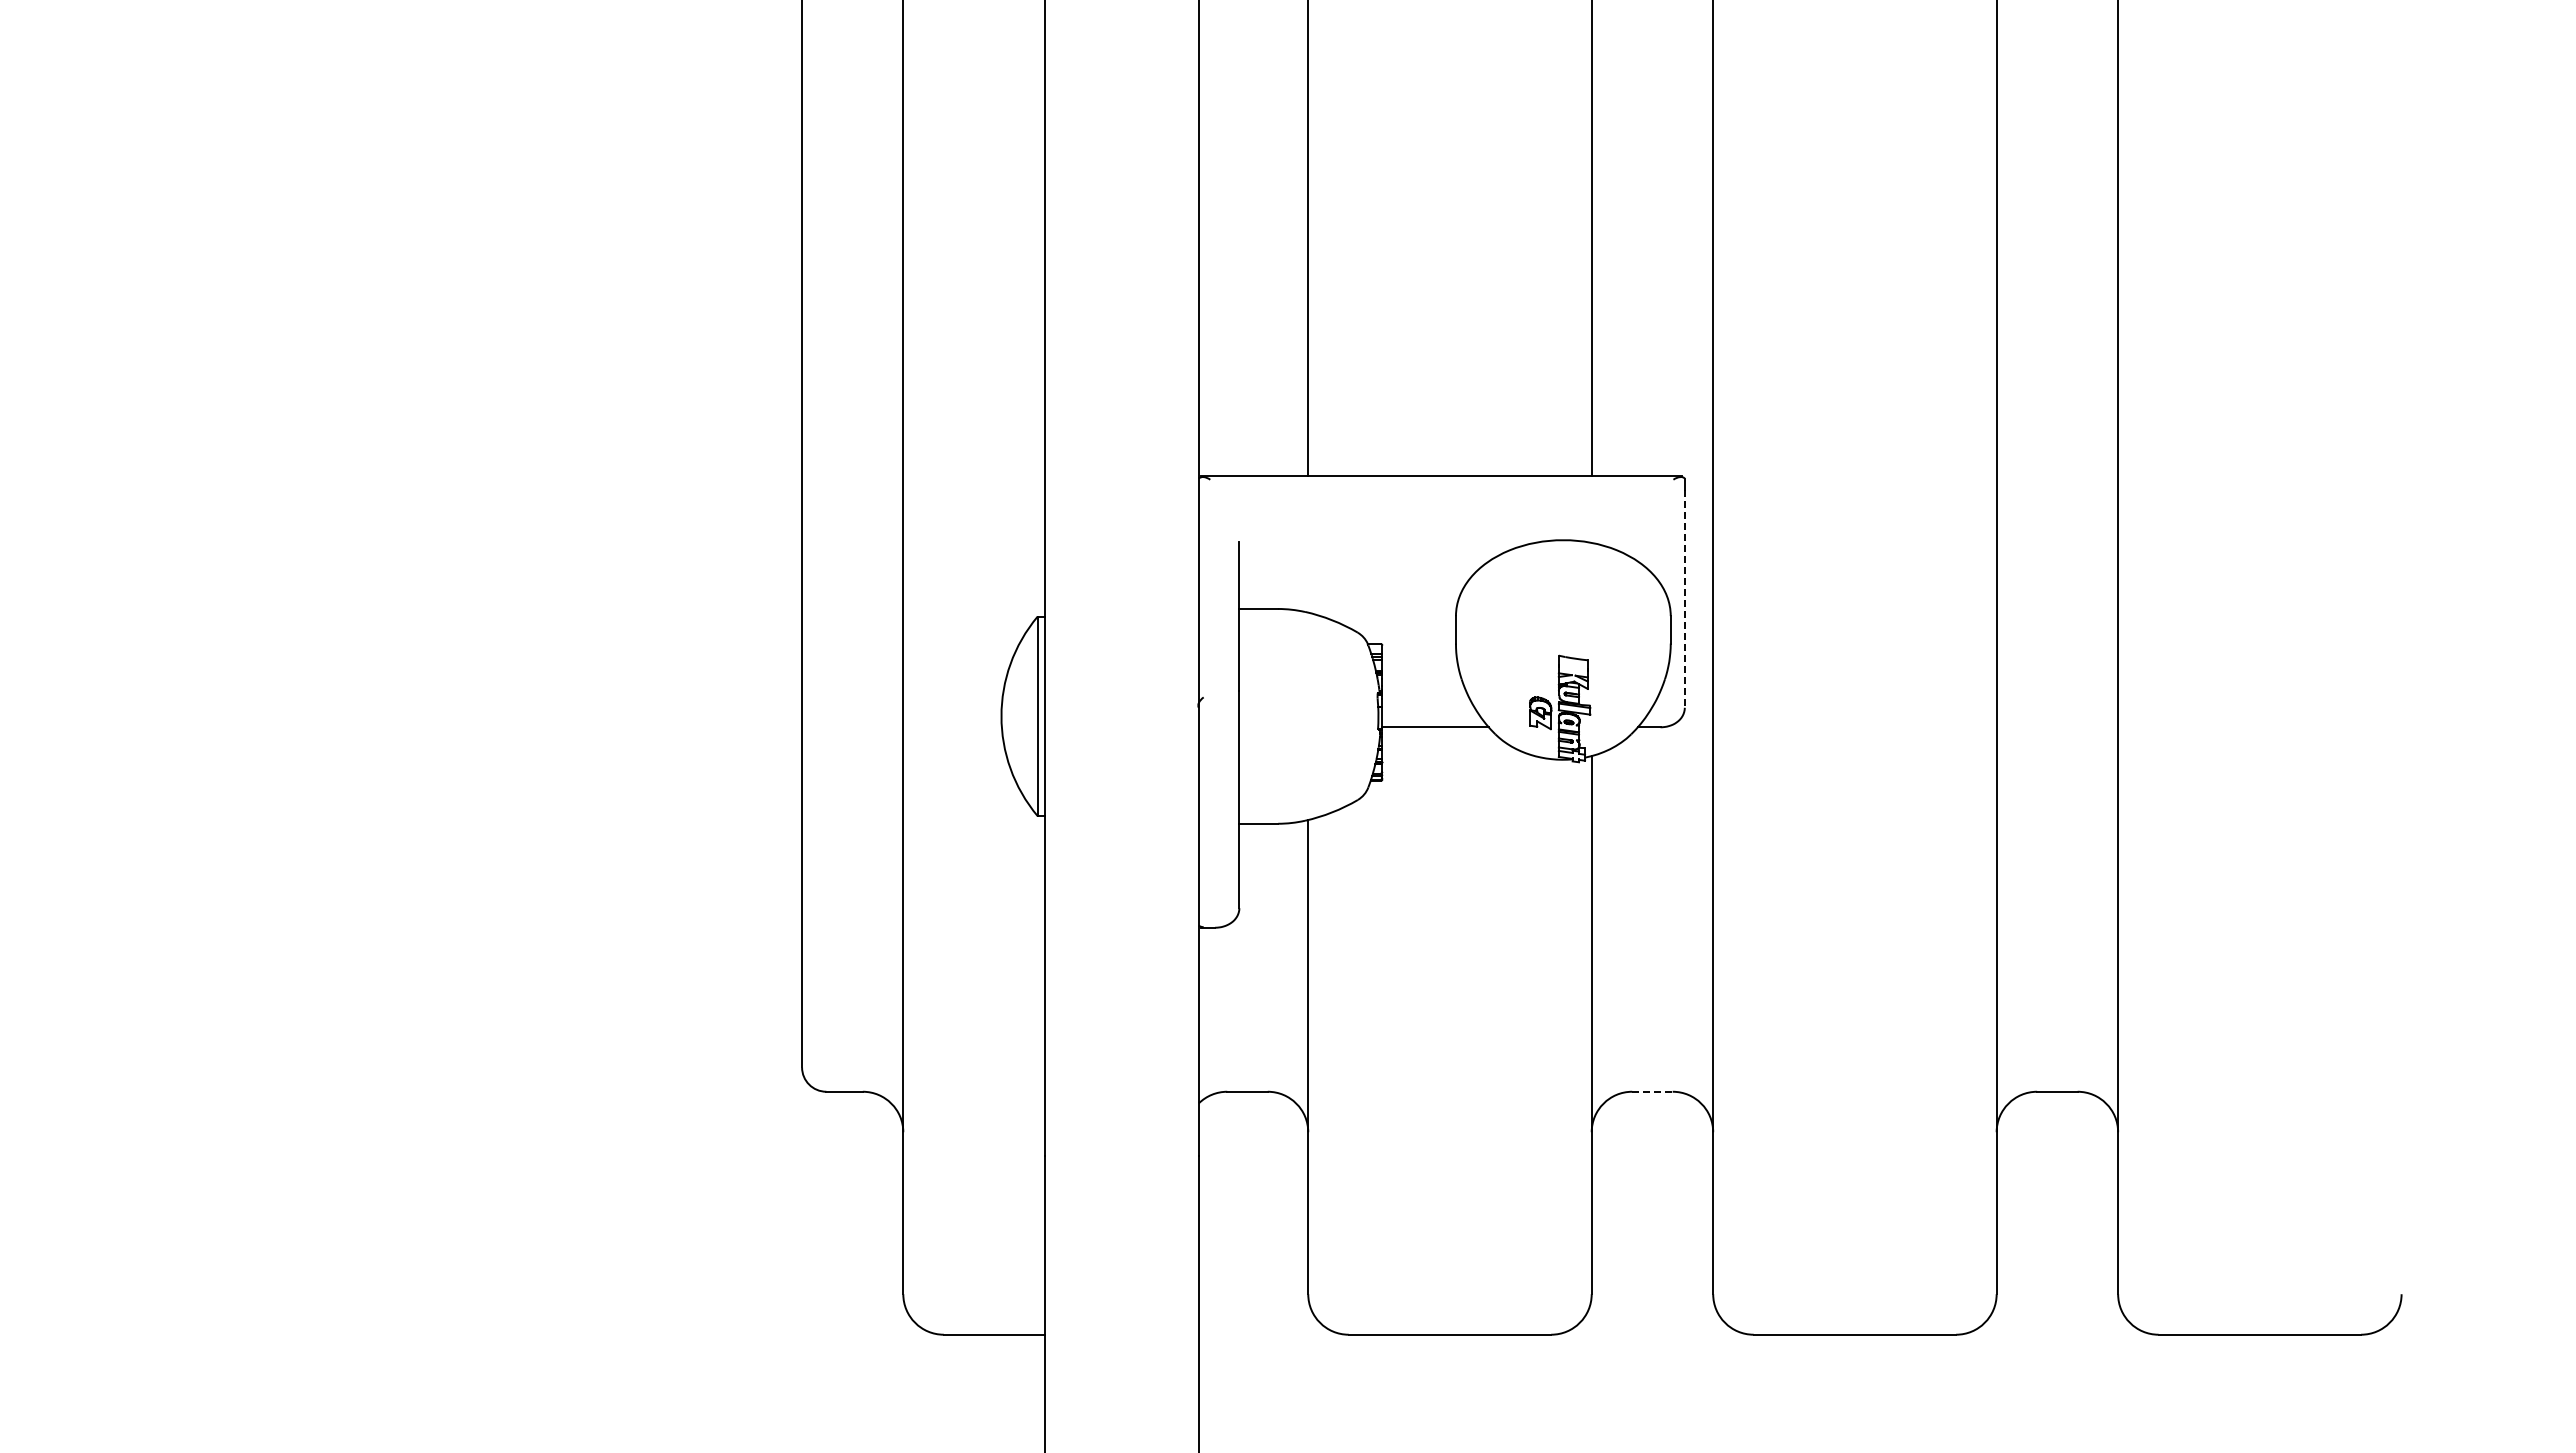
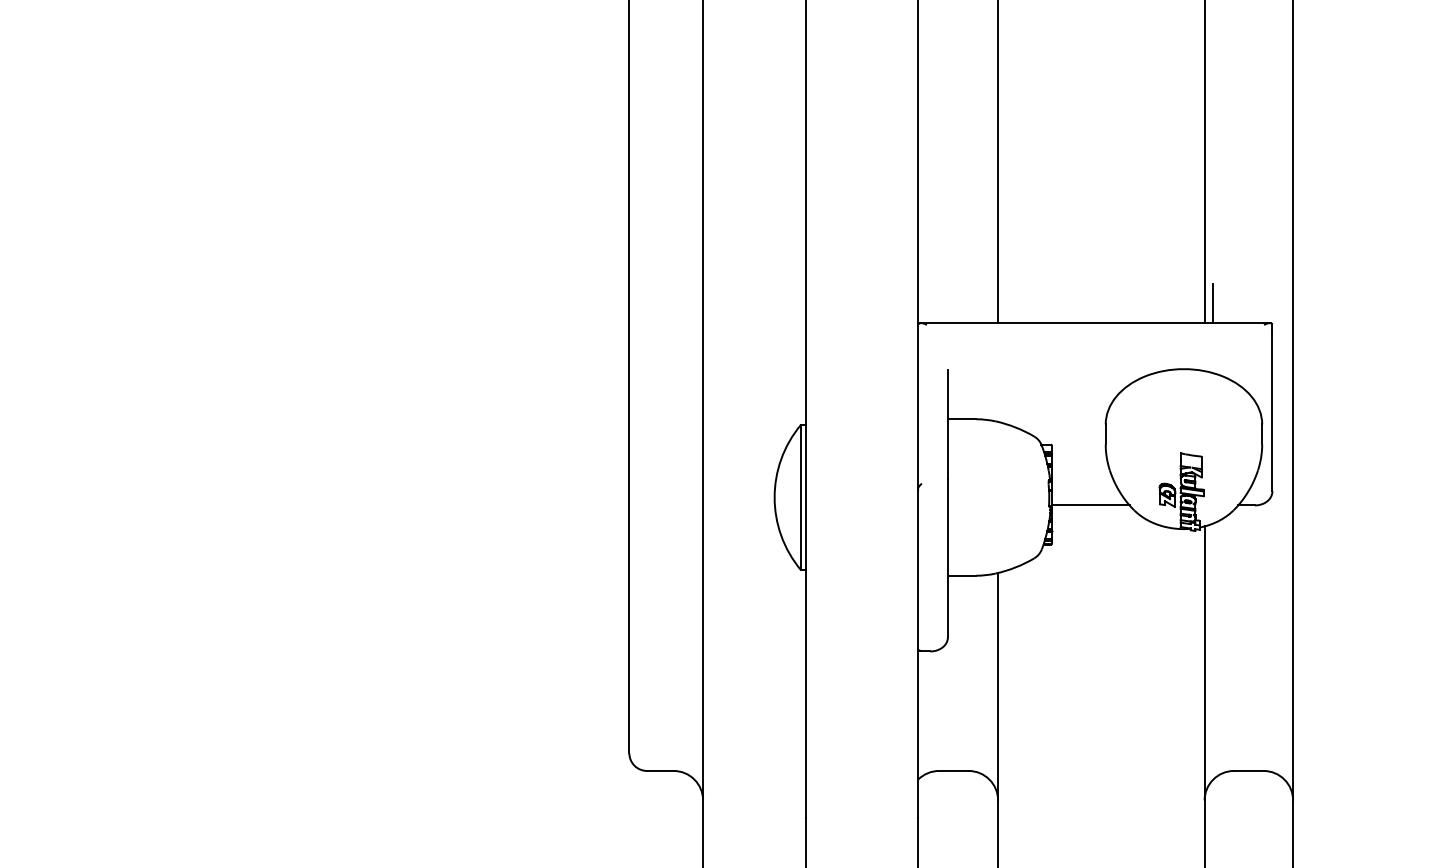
line: (1603, 449) -> (1213, 303), added
line: (1684, 598) -> (1272, 411), dashed -> solid
line: (1652, 1091) -> (1248, 770), dashed -> solid

